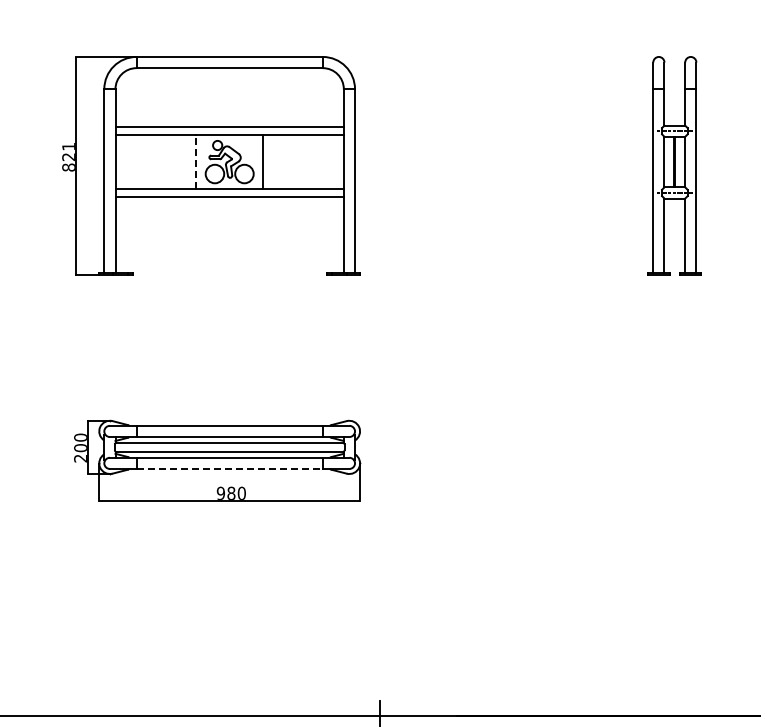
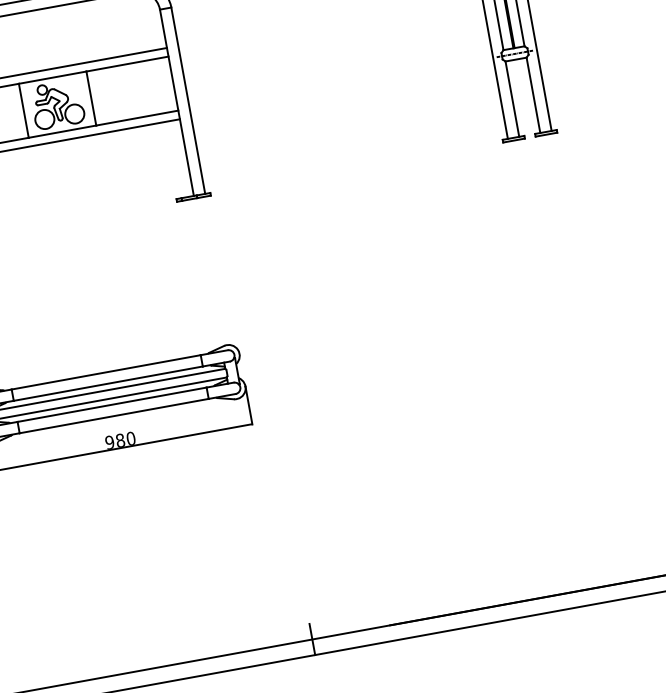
line: (196, 162) -> (24, 111), dashed -> solid
line: (230, 468) -> (114, 415), dashed -> solid

